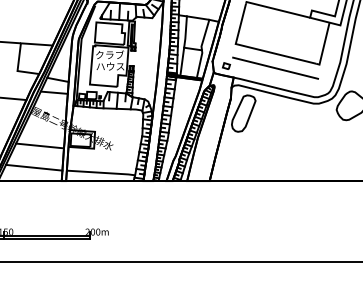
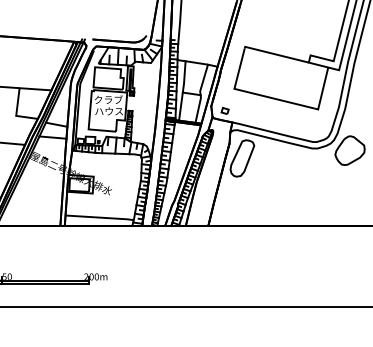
line: (274, 67) -> (273, 112), removed
line: (39, 145) -> (38, 190), removed
line: (33, 167) -> (32, 212), removed

